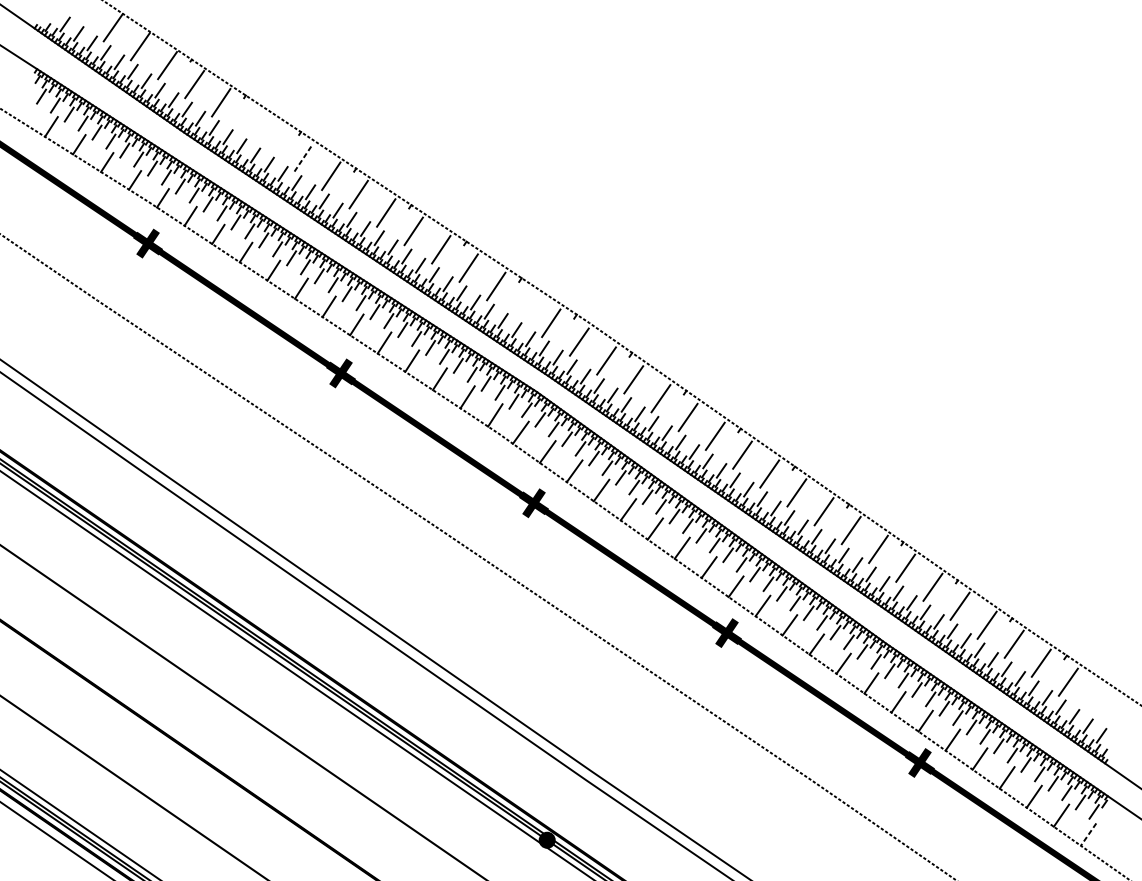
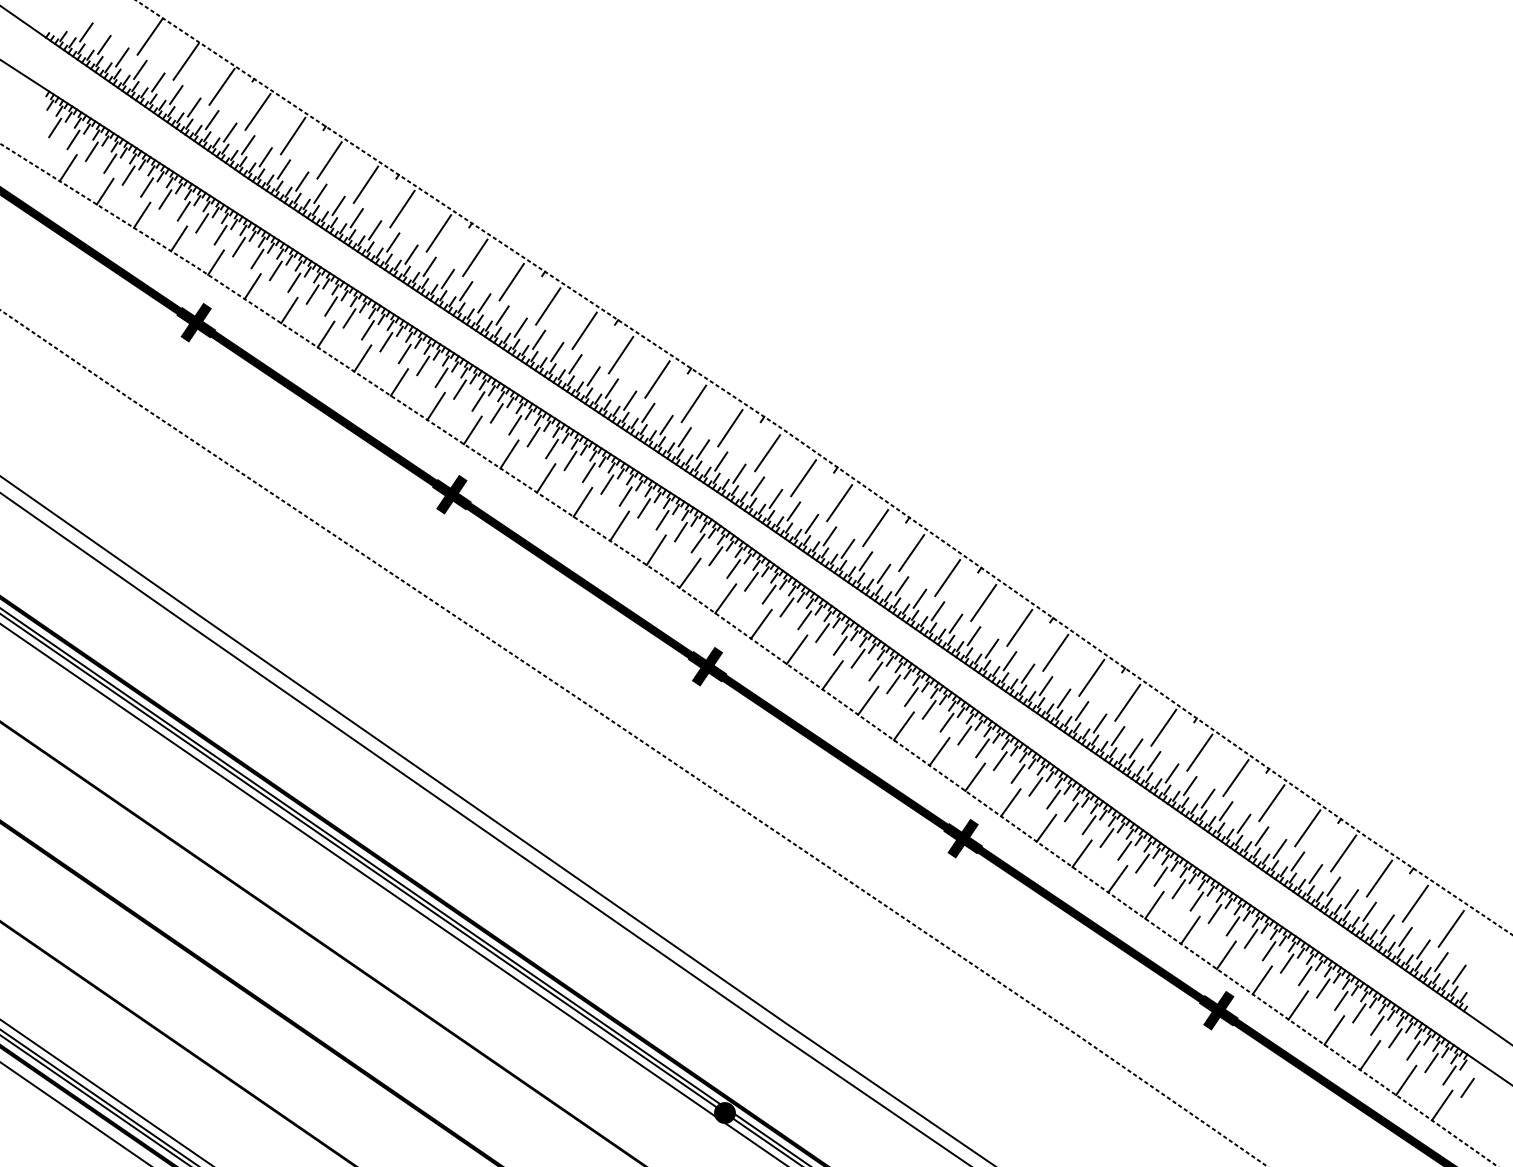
line: (248, 121) -> (329, 160), added
line: (275, 139) -> (365, 184), added
line: (303, 158) -> (402, 209), dashed -> solid
line: (523, 304) -> (693, 403), added
line: (1094, 700) -> (1450, 928), added
line: (1107, 820) -> (1467, 1087), added
line: (1088, 834) -> (1441, 1105), dashed -> solid

